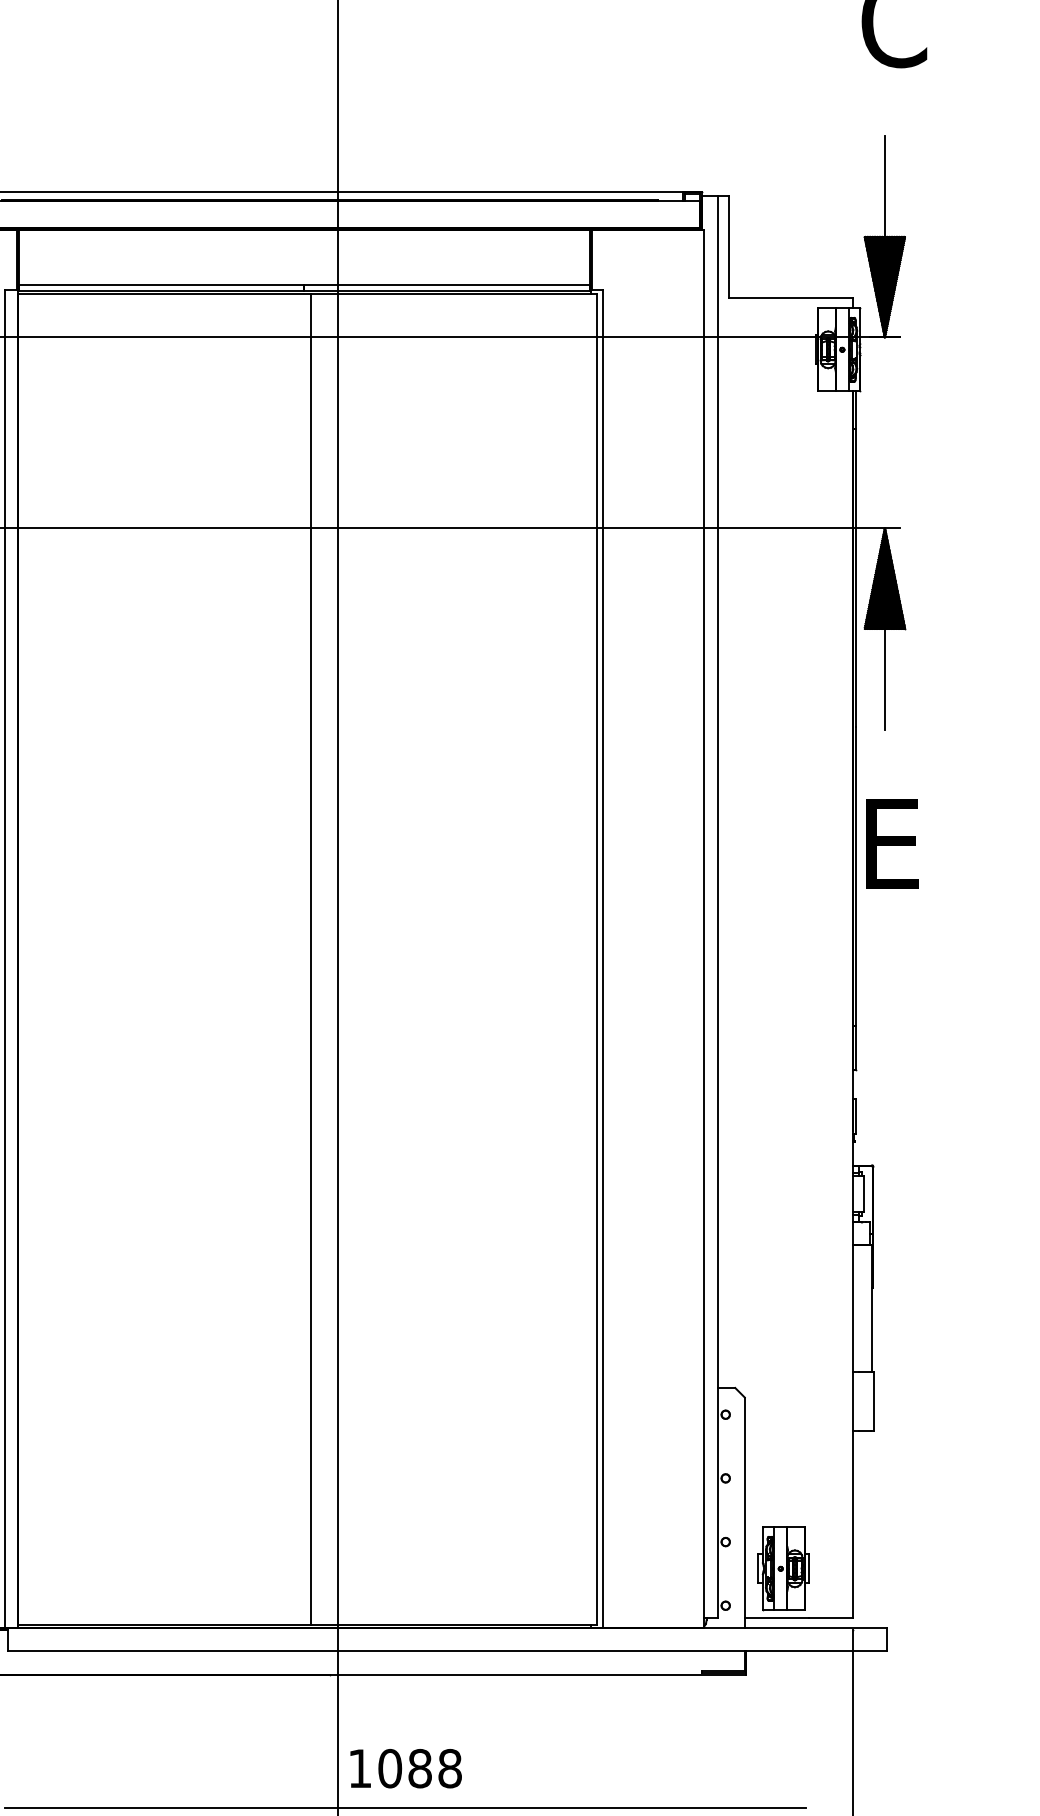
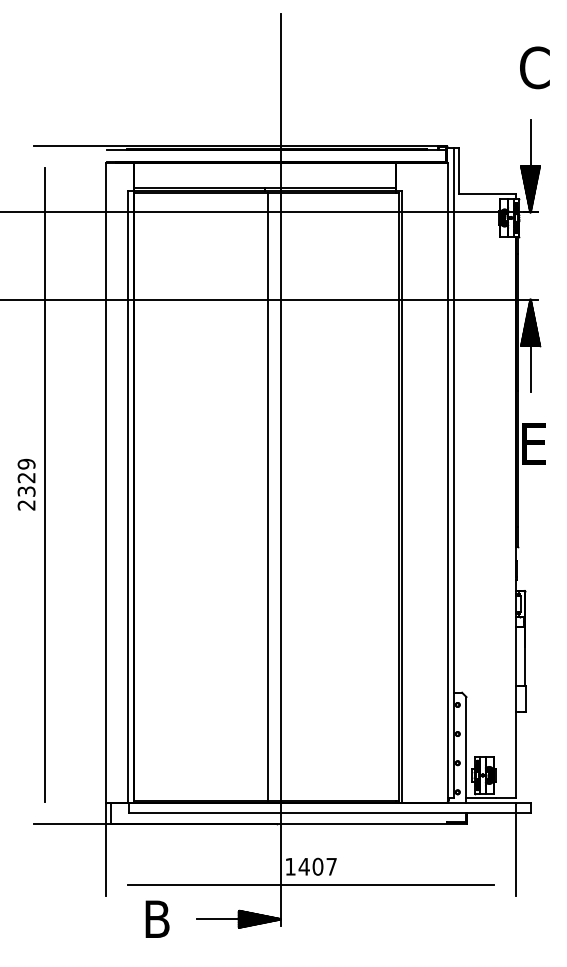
text: (419, 1767) -> (317, 866), 1088 -> 1407

